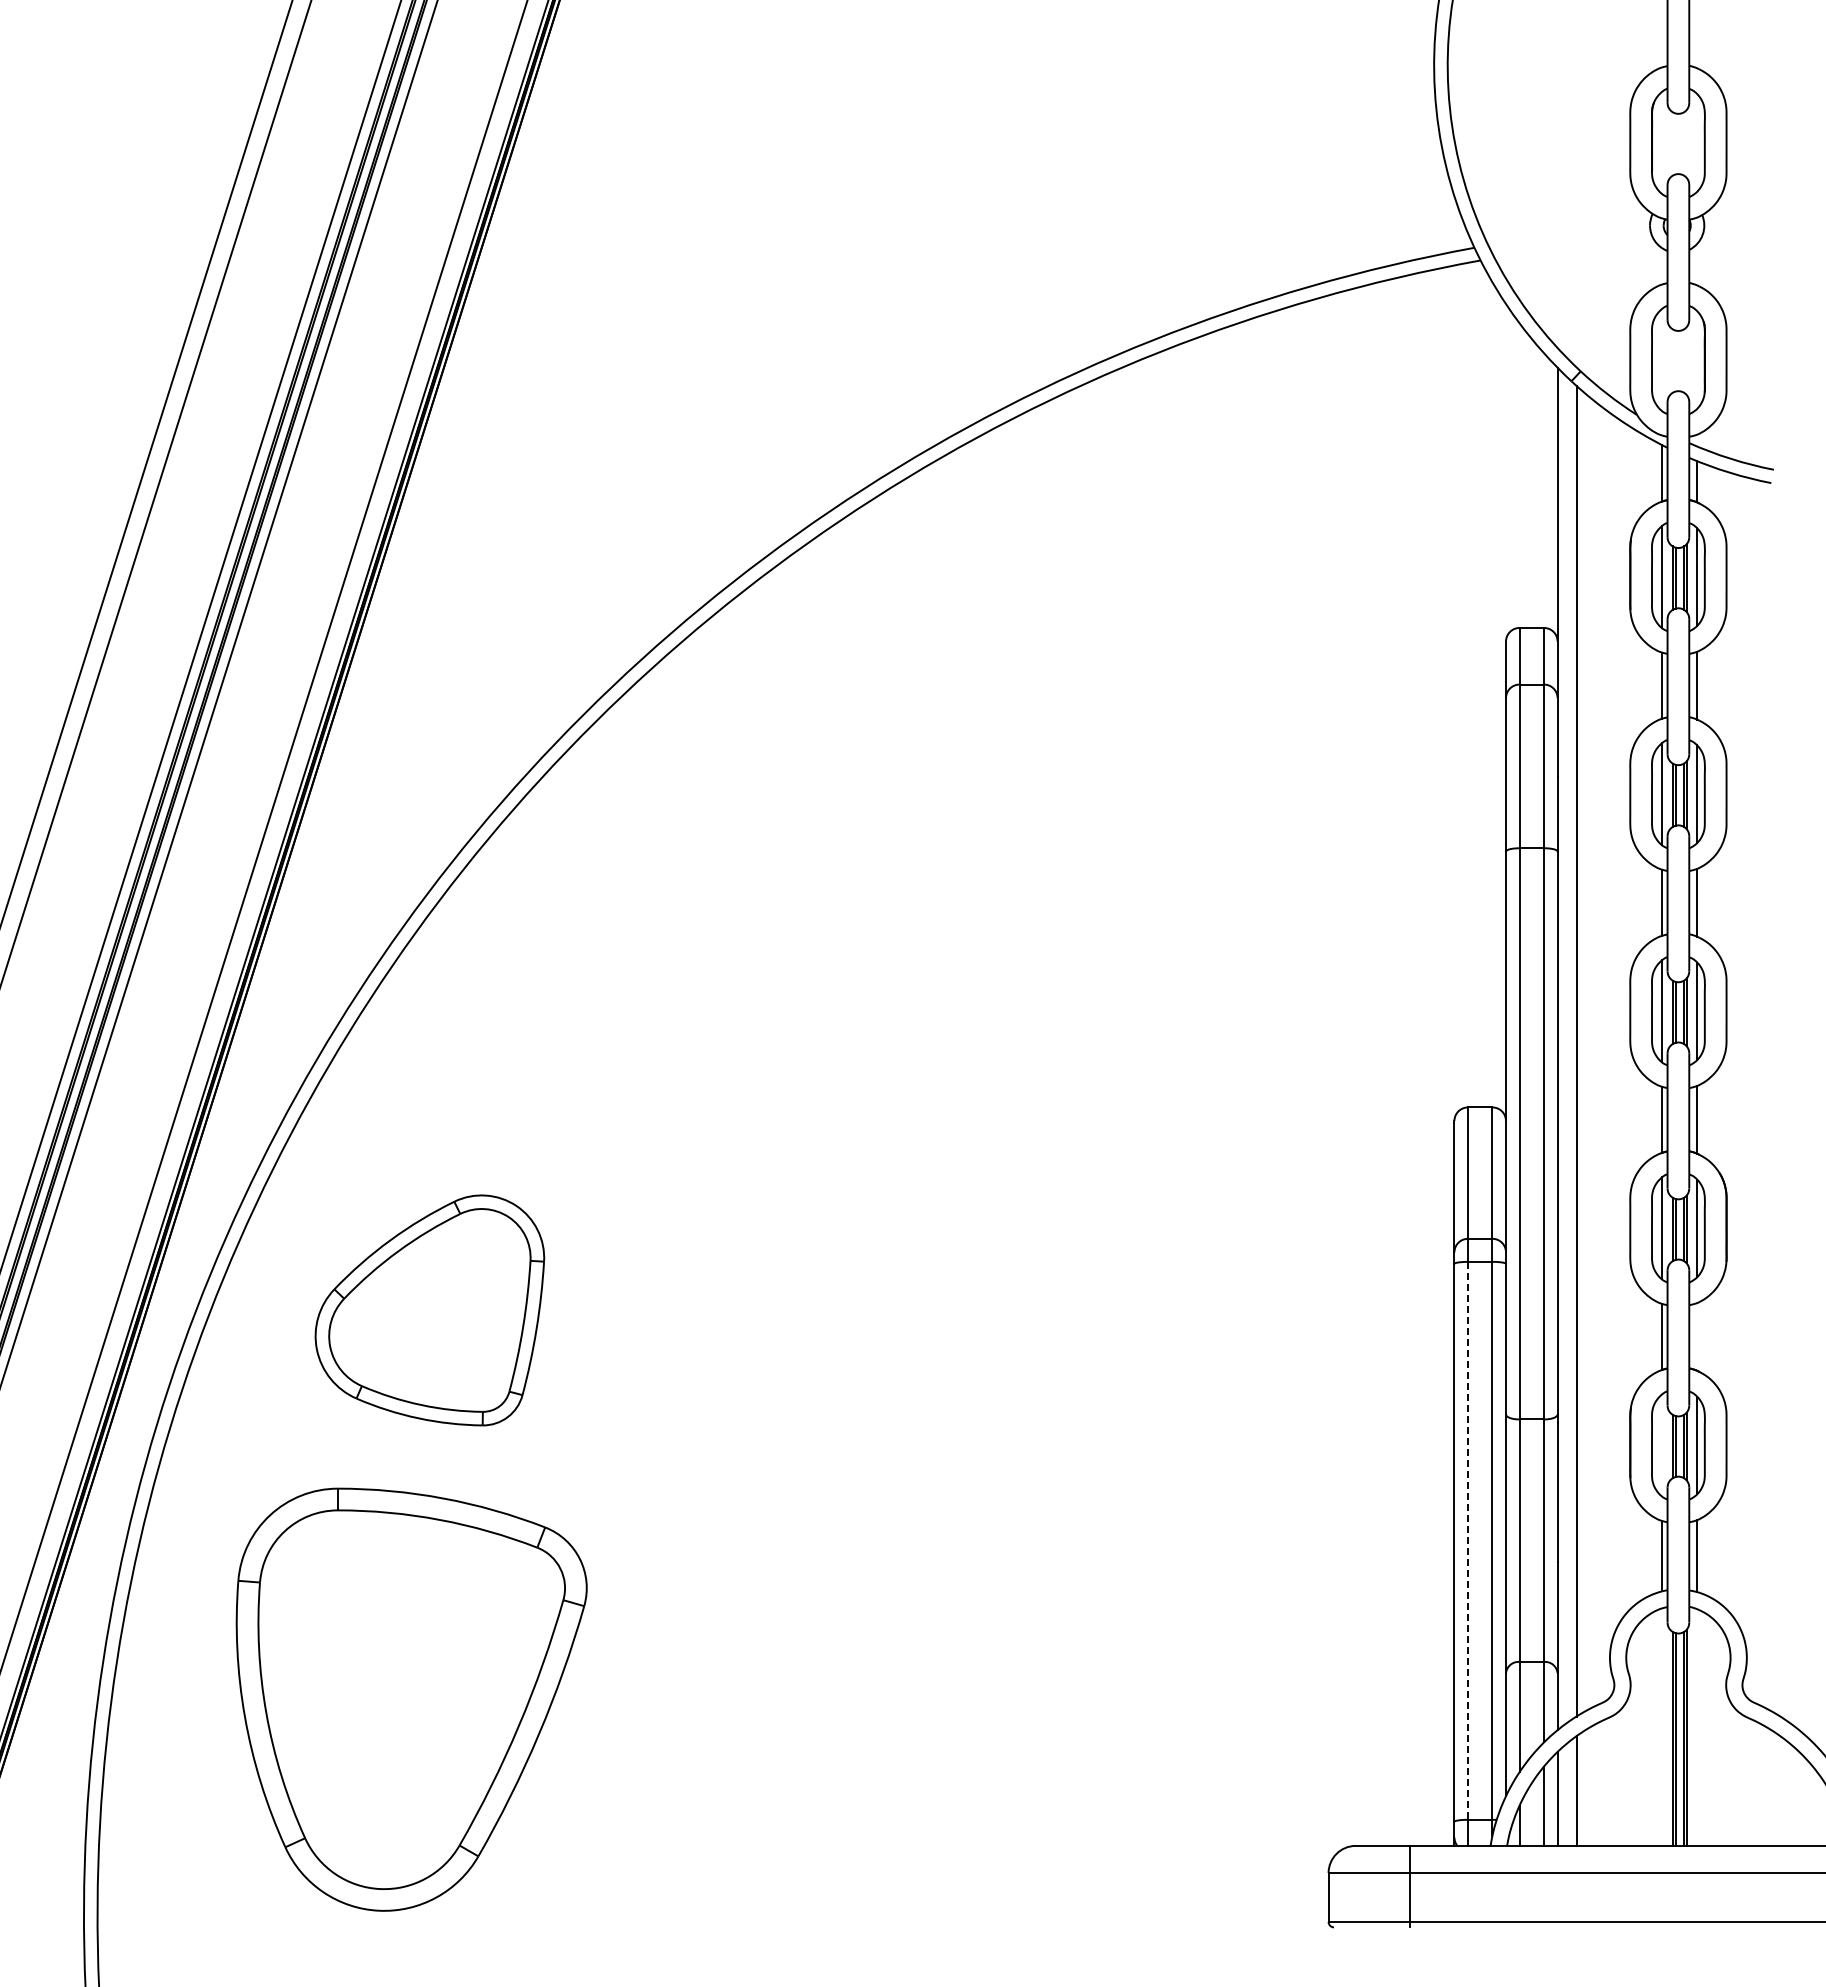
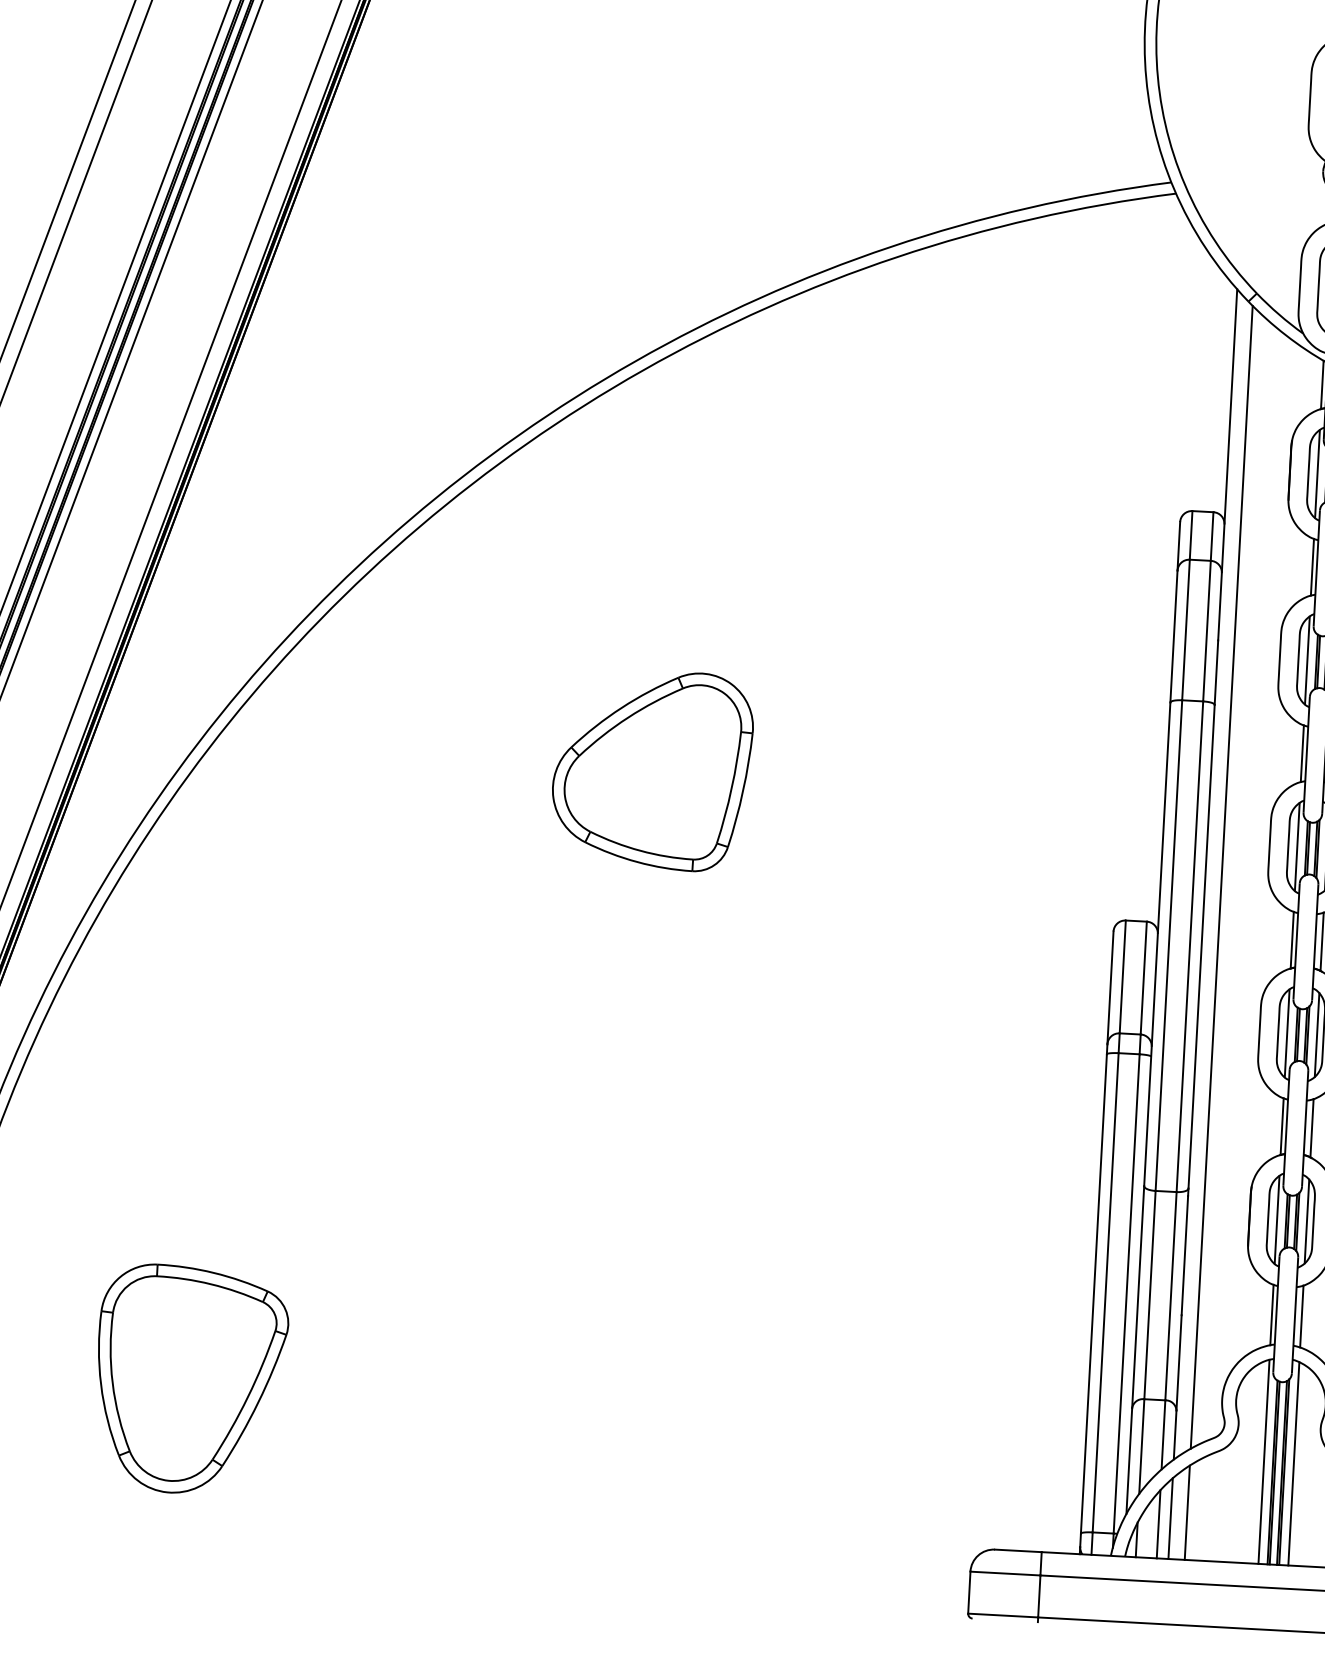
part: (429, 1310) -> (651, 770), moved
line: (1697, 1336) -> (1312, 1127), added
line: (1662, 1445) -> (1277, 1219), added
line: (1468, 1540) -> (1106, 1292), dashed -> solid
part: (411, 1699) -> (190, 1379), size x0.62
line: (1662, 1726) -> (1264, 1461), added
line: (1697, 1727) -> (1294, 1463), added

